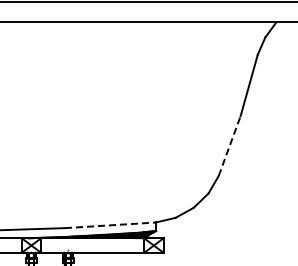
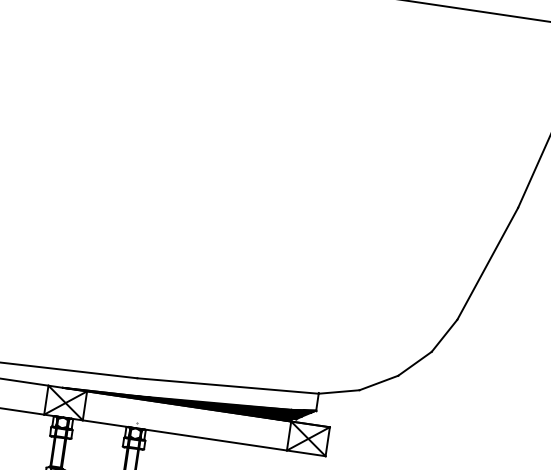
line: (229, 146) -> (487, 264), dashed -> solid
line: (110, 225) -> (228, 386), dashed -> solid

